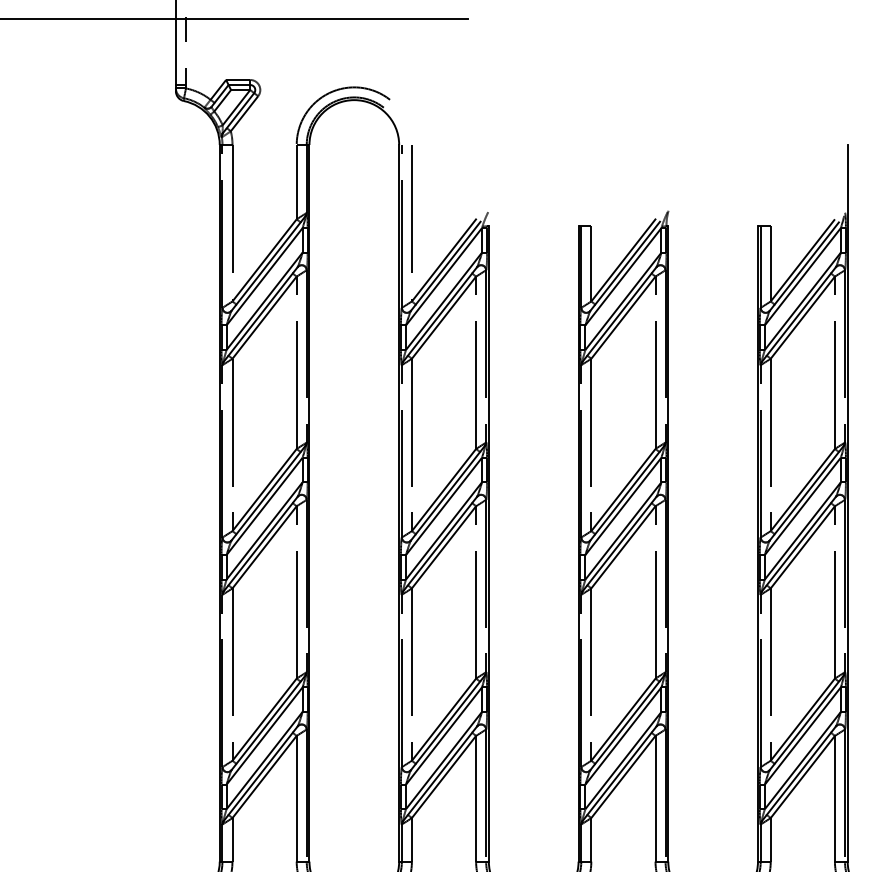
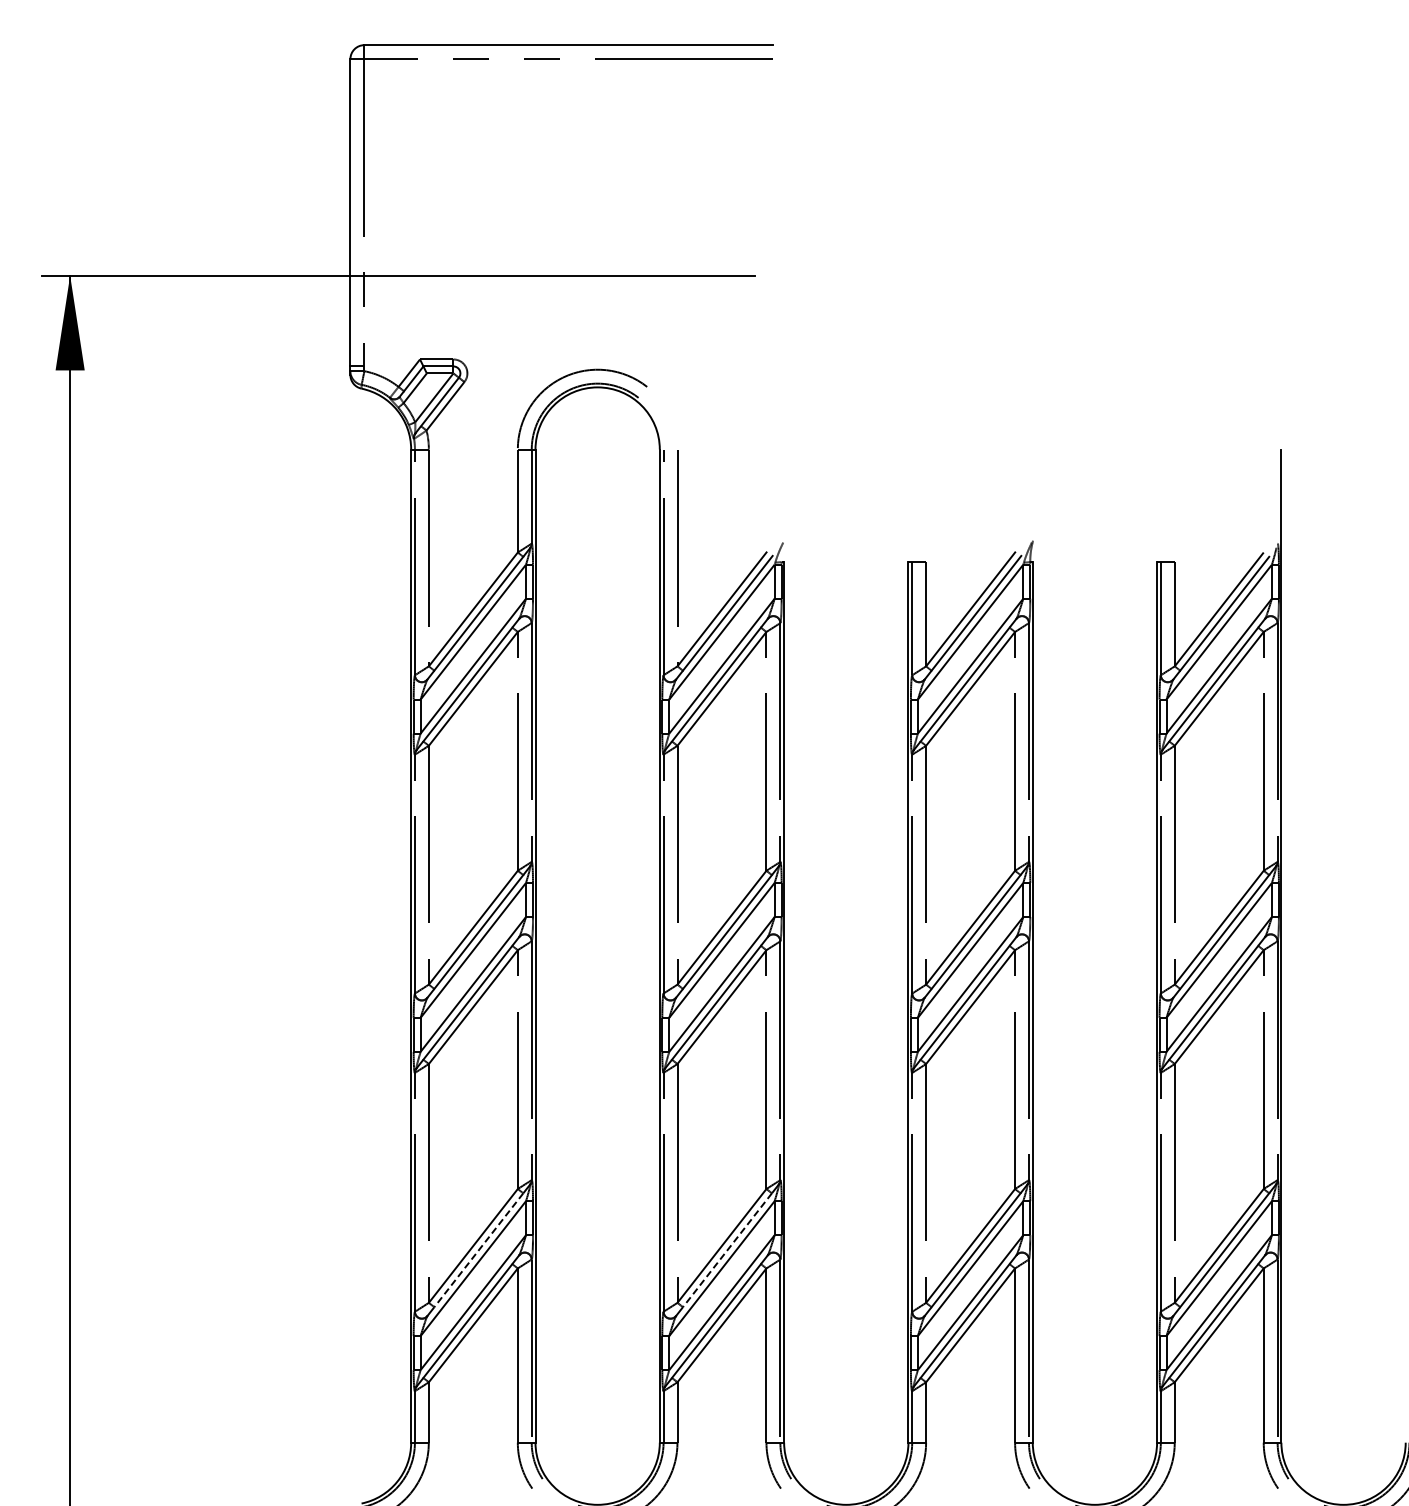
line: (268, 722) -> (478, 1250), solid -> dashed
line: (448, 722) -> (727, 1250), solid -> dashed

